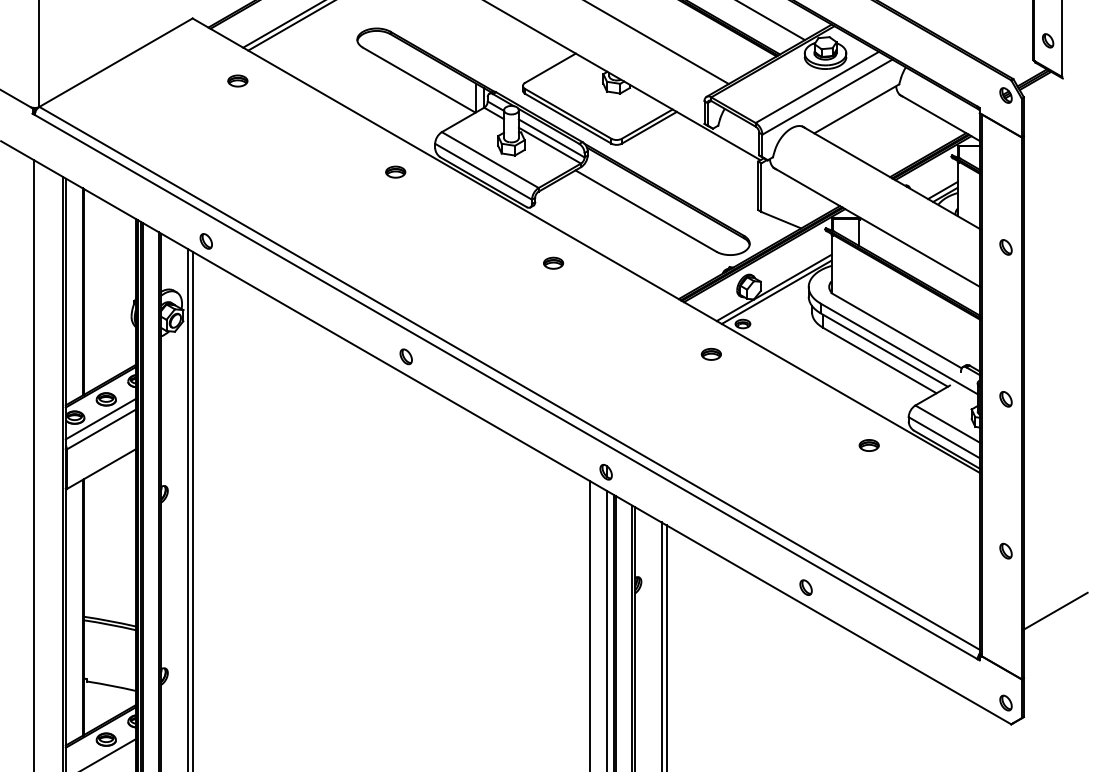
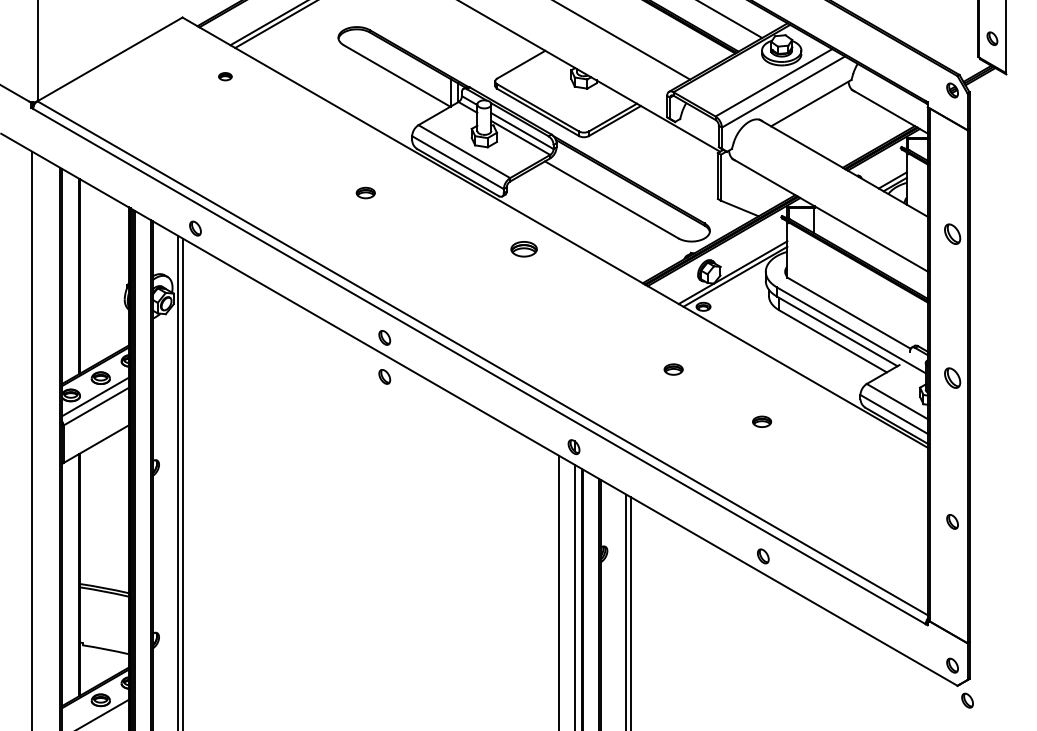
part: (238, 80) -> (225, 76), size x0.7
part: (395, 171) -> (365, 192), moved
part: (1005, 247) -> (952, 234), size x1.4
part: (553, 263) -> (524, 249), size x1.4
part: (711, 354) -> (673, 369), moved
part: (405, 397) -> (384, 376), added
part: (1005, 398) -> (952, 377), size x1.4
part: (869, 445) -> (762, 421), moved
line: (1055, 610) -> (999, 578), removed
part: (1021, 739) -> (967, 700), added

